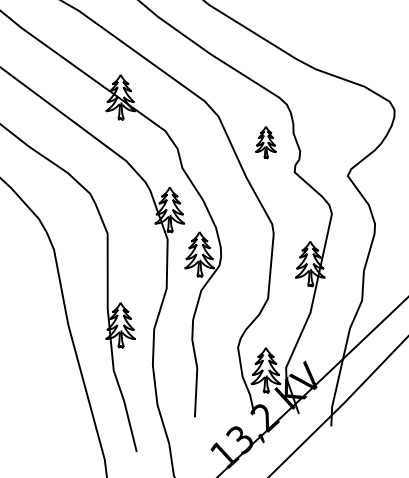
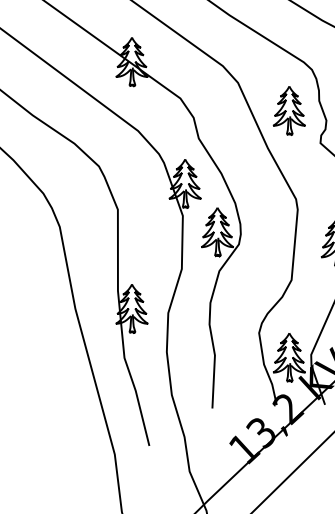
part: (265, 142) -> (288, 110), size x1.43

